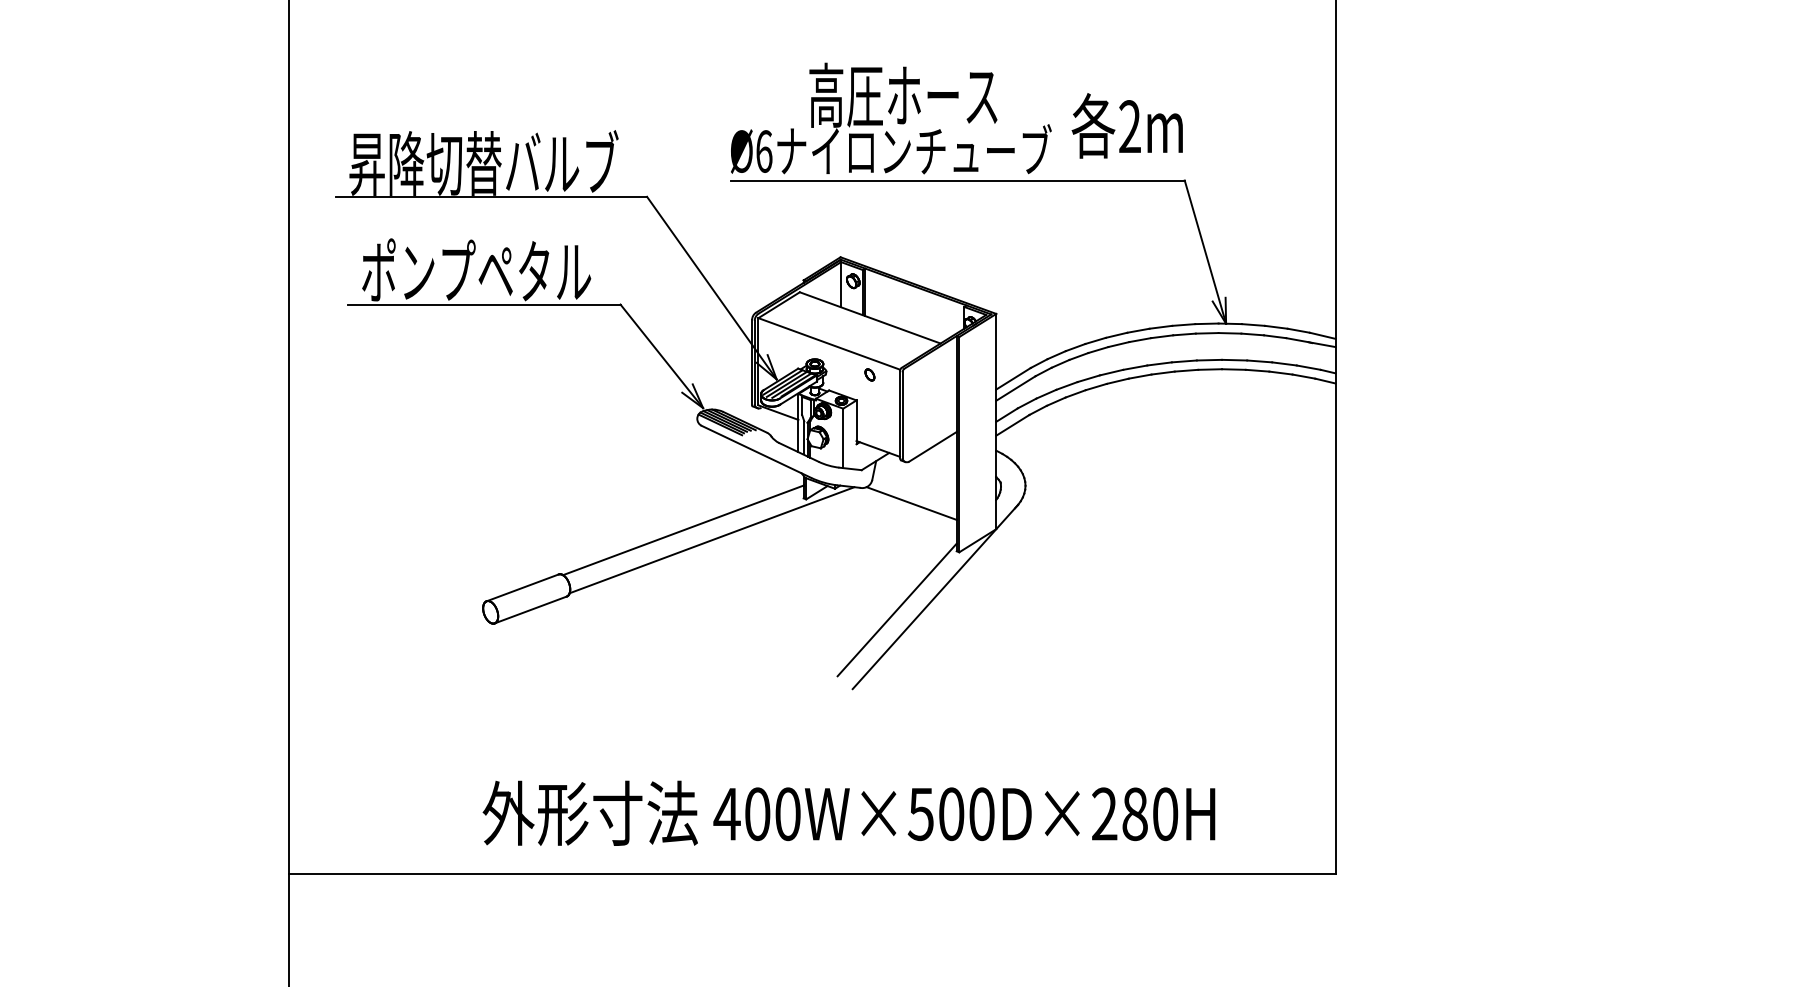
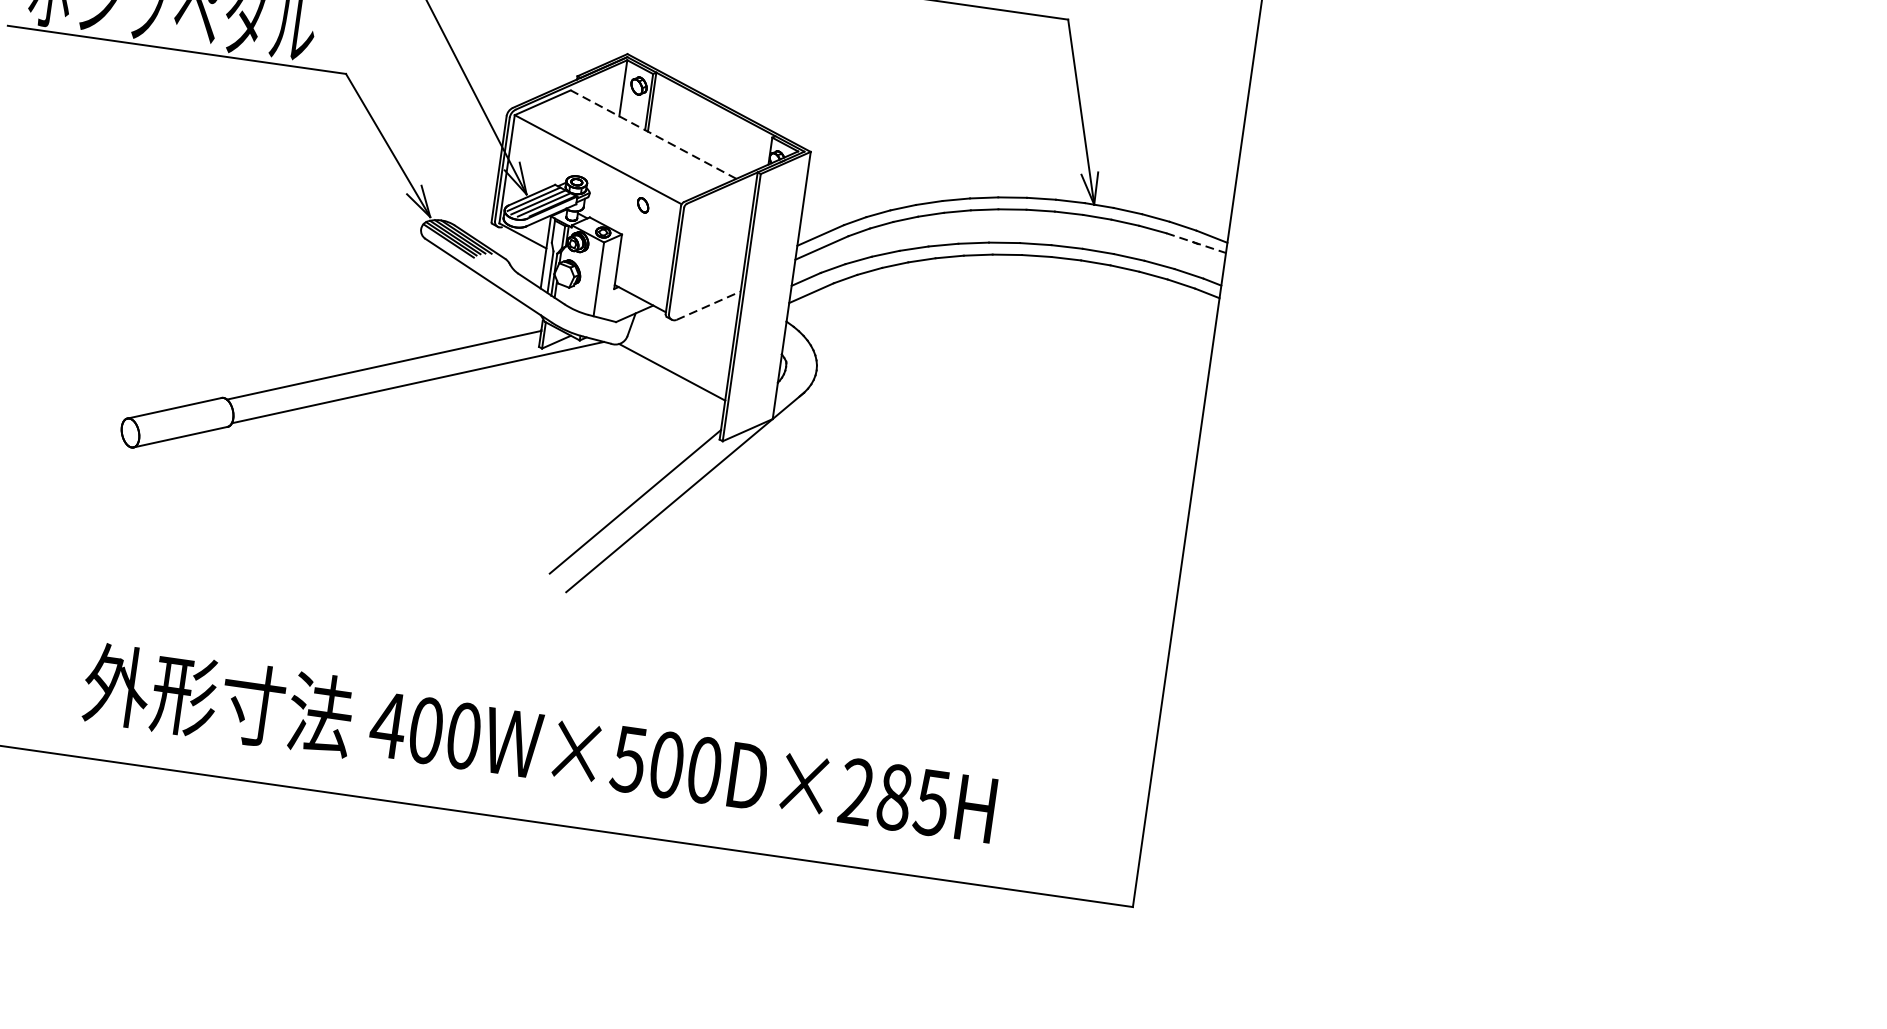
line: (870, 317) -> (653, 134), solid -> dashed
line: (1311, 342) -> (1196, 243), solid -> dashed
line: (932, 446) -> (708, 305), solid -> dashed
text: (1165, 813) -> (932, 801), 400W×500D×280H -> 400W×500D×285H

